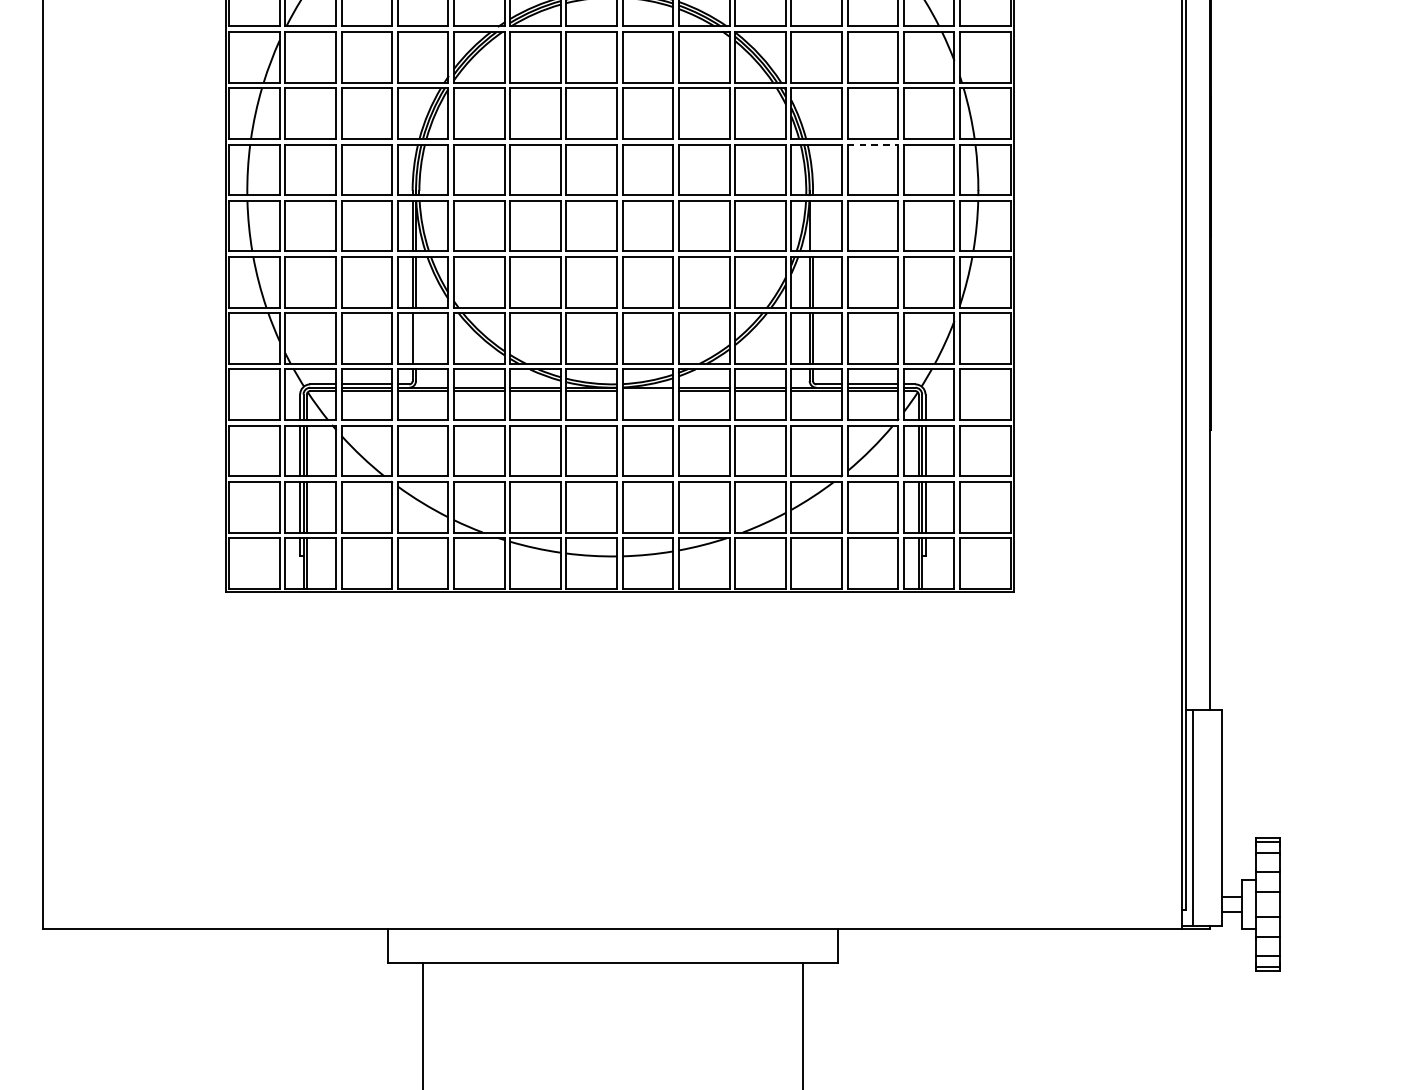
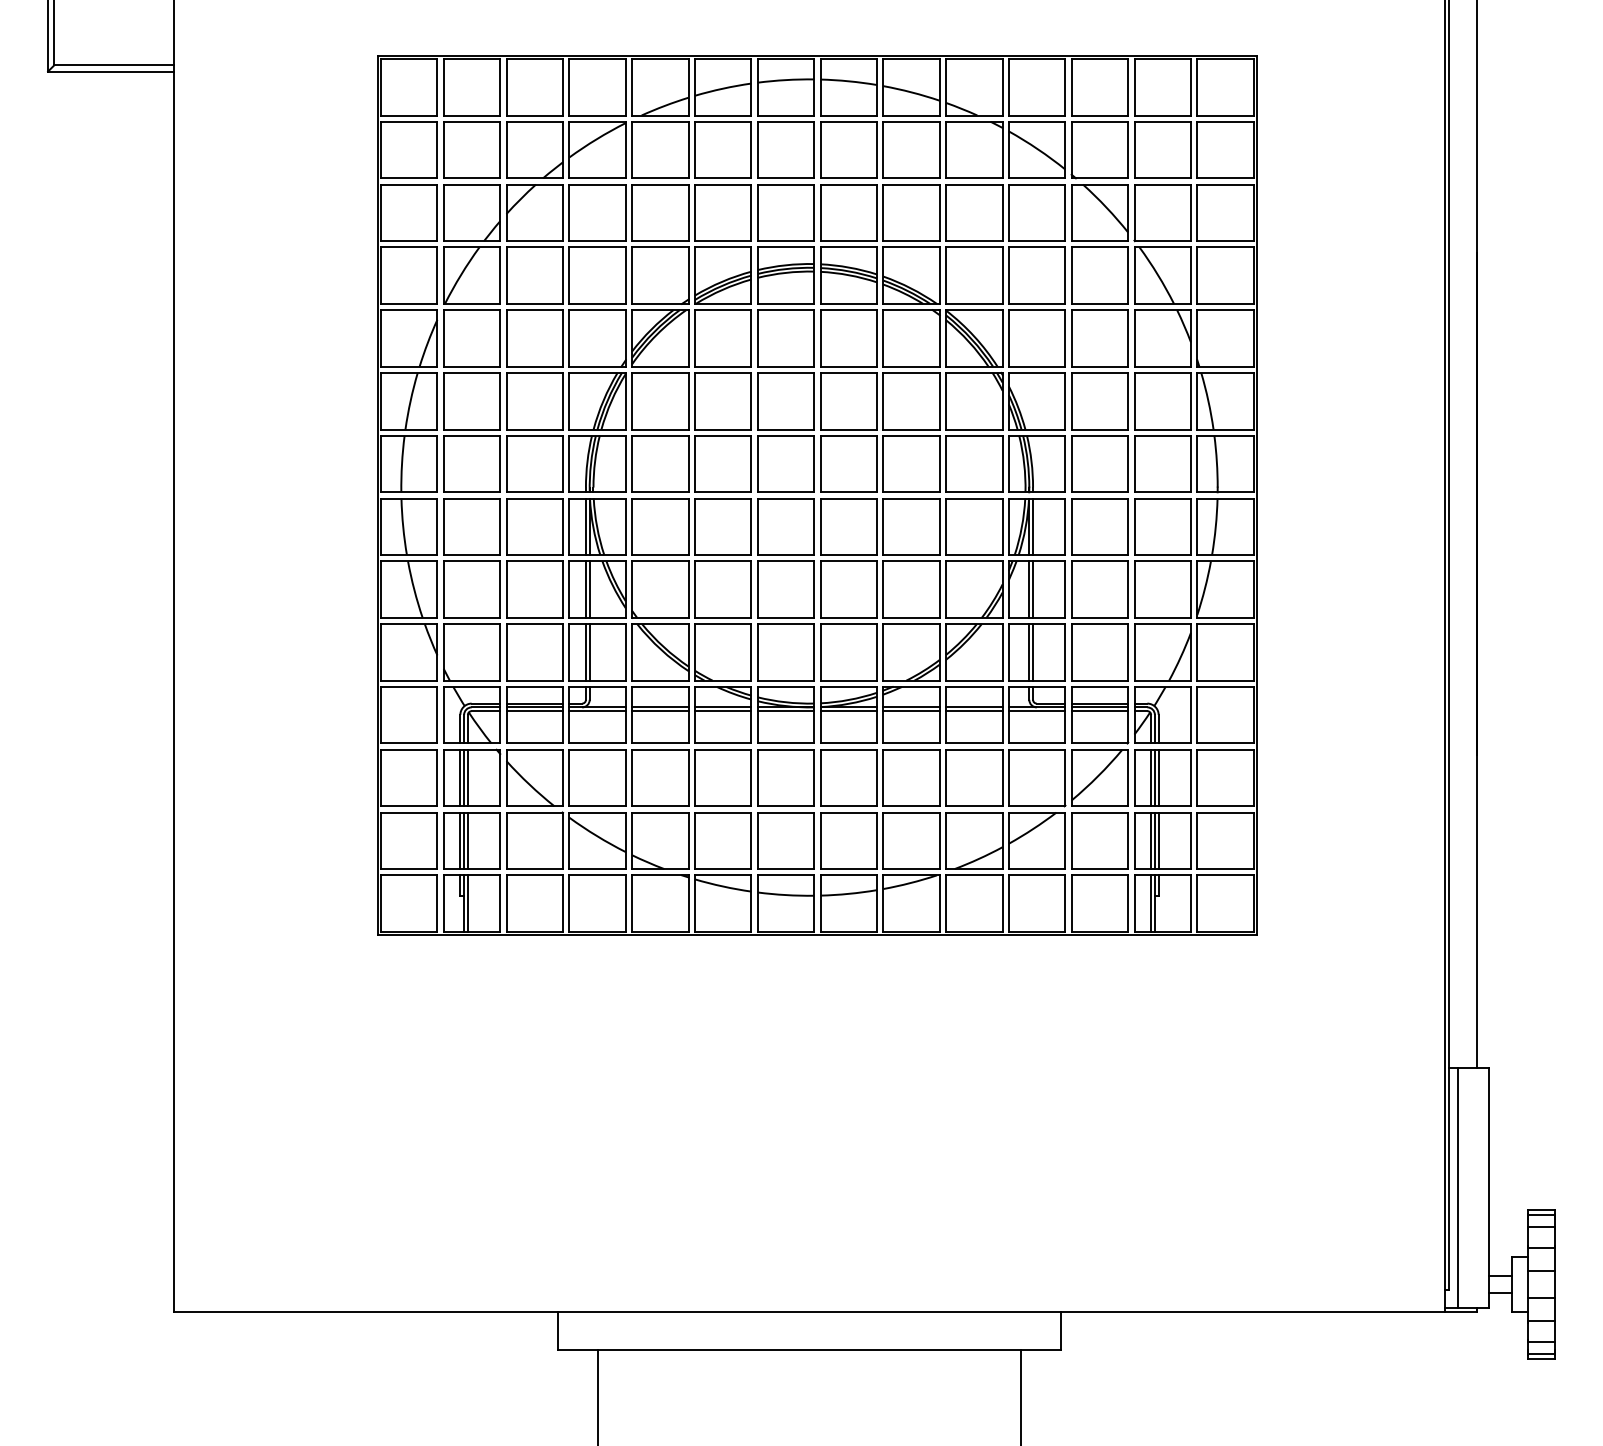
line: (873, 144) -> (1100, 435), dashed -> solid
line: (813, 225) -> (1033, 526), added
line: (415, 338) -> (589, 652), added
line: (647, 391) -> (848, 711), added

